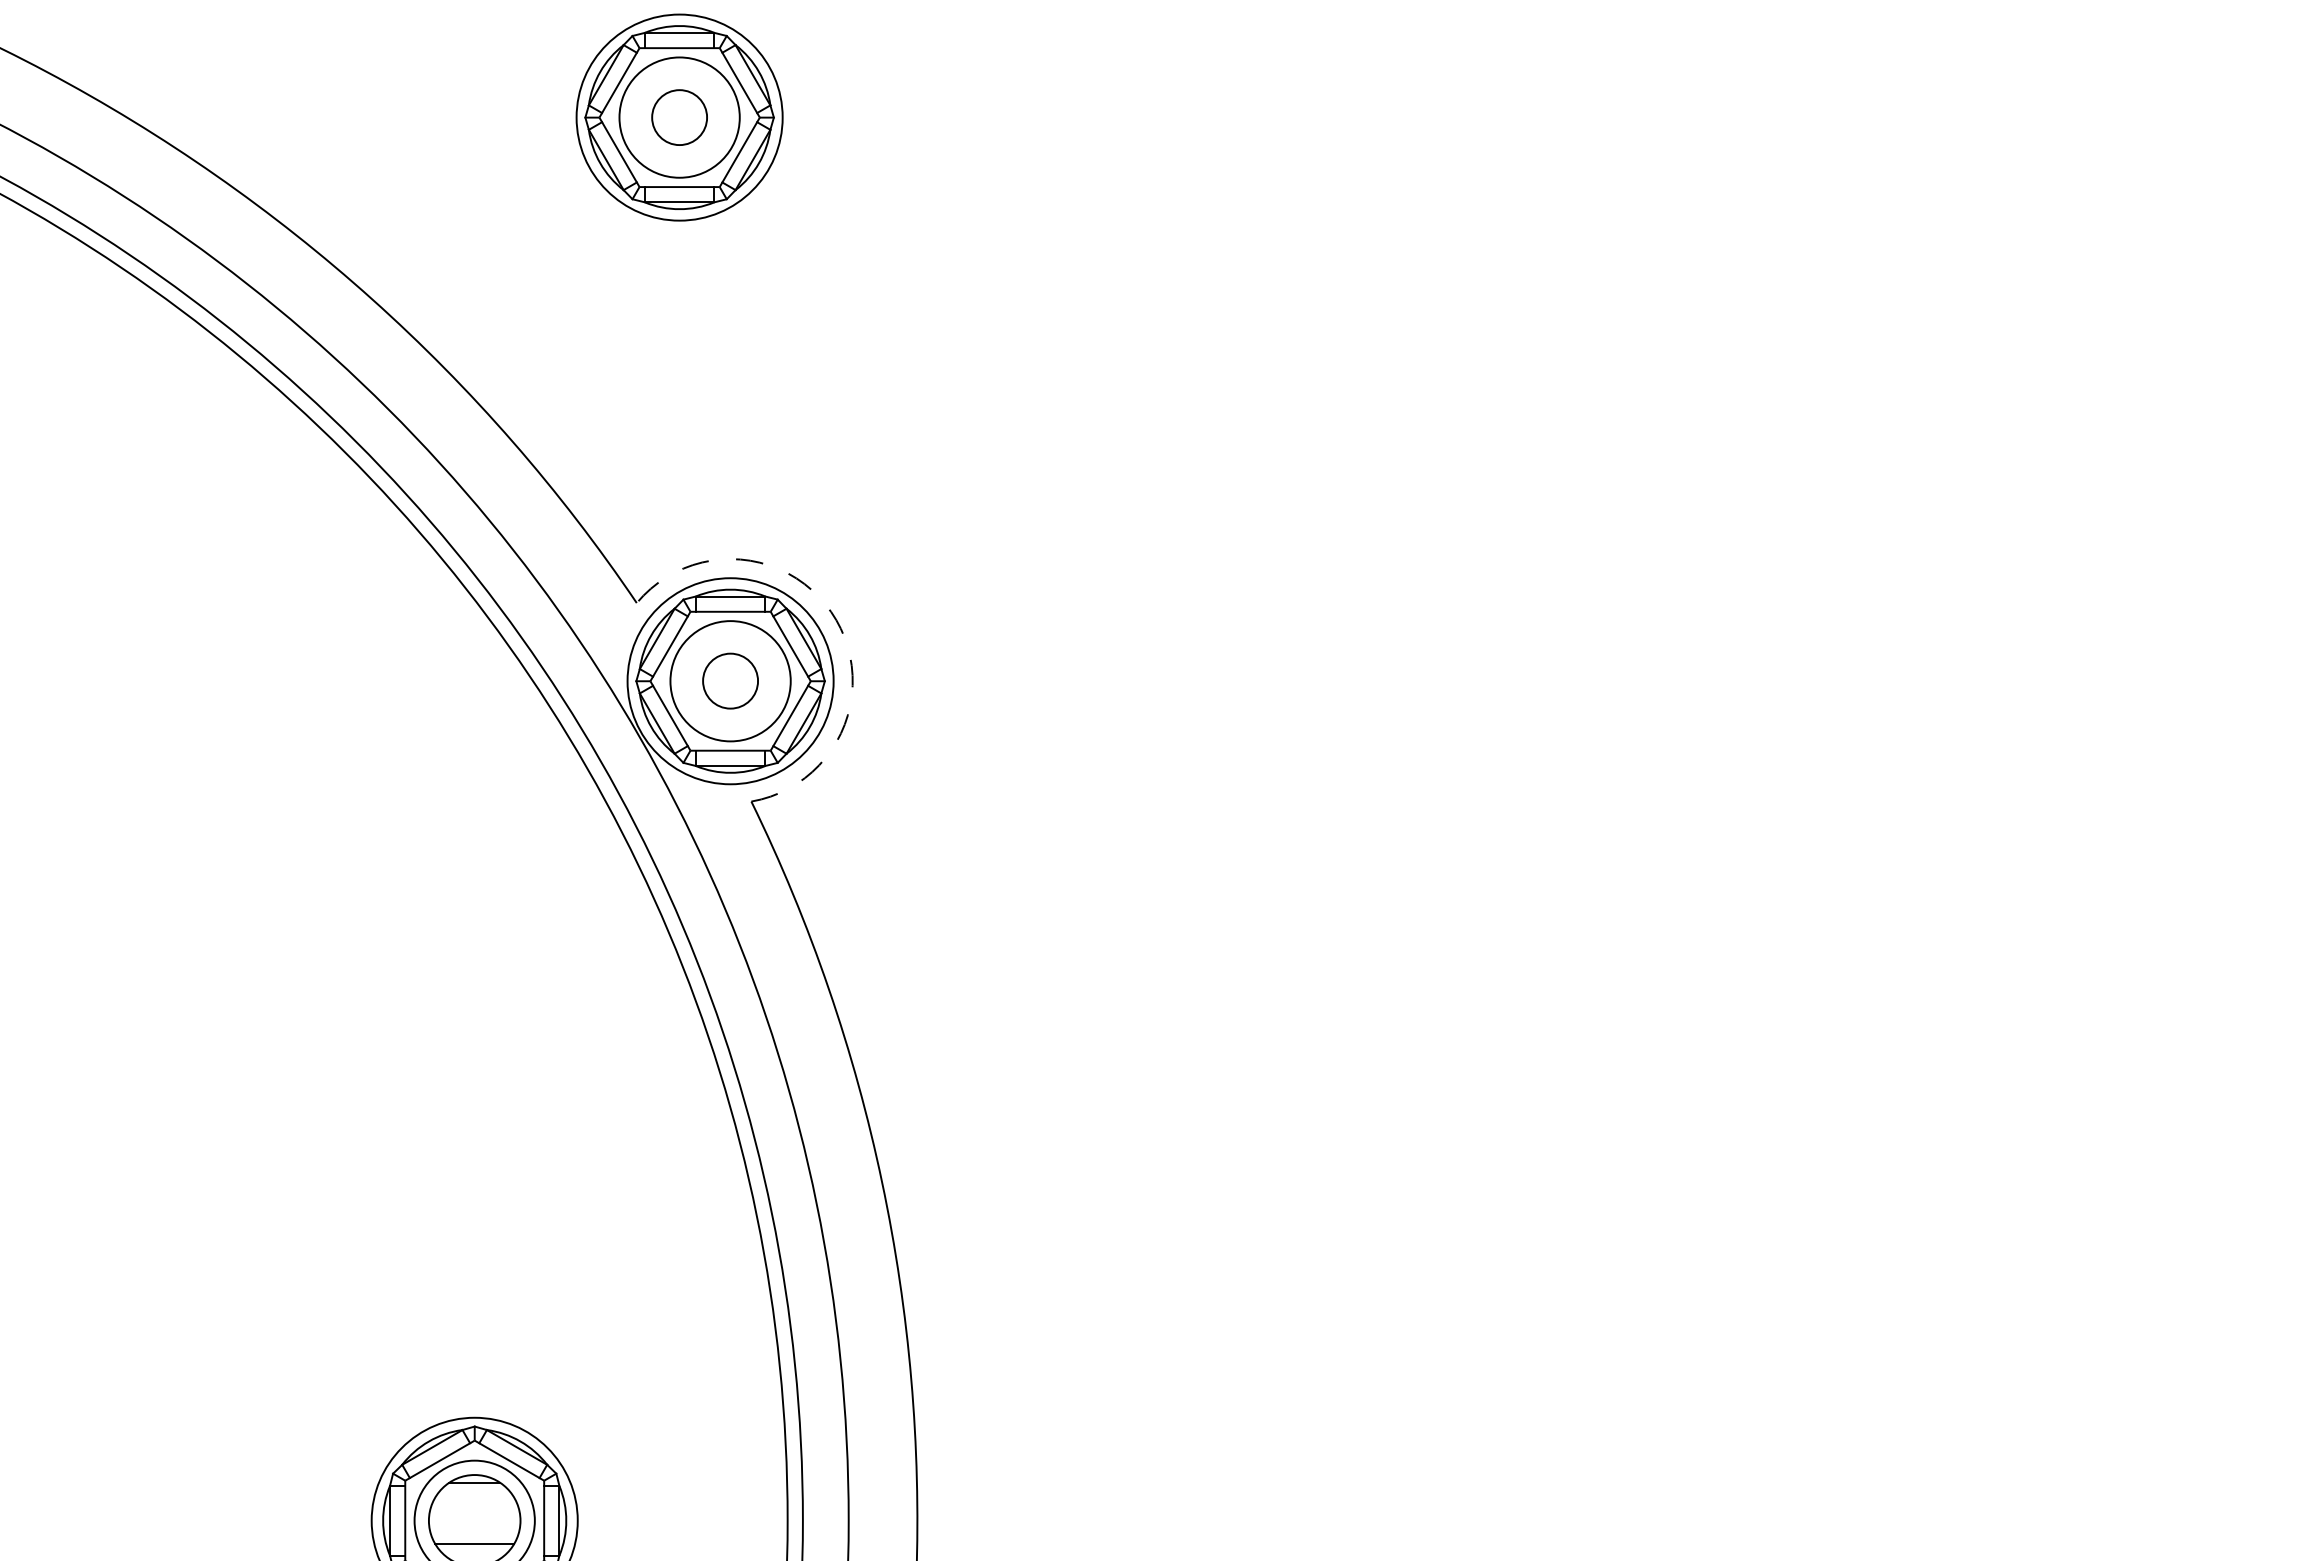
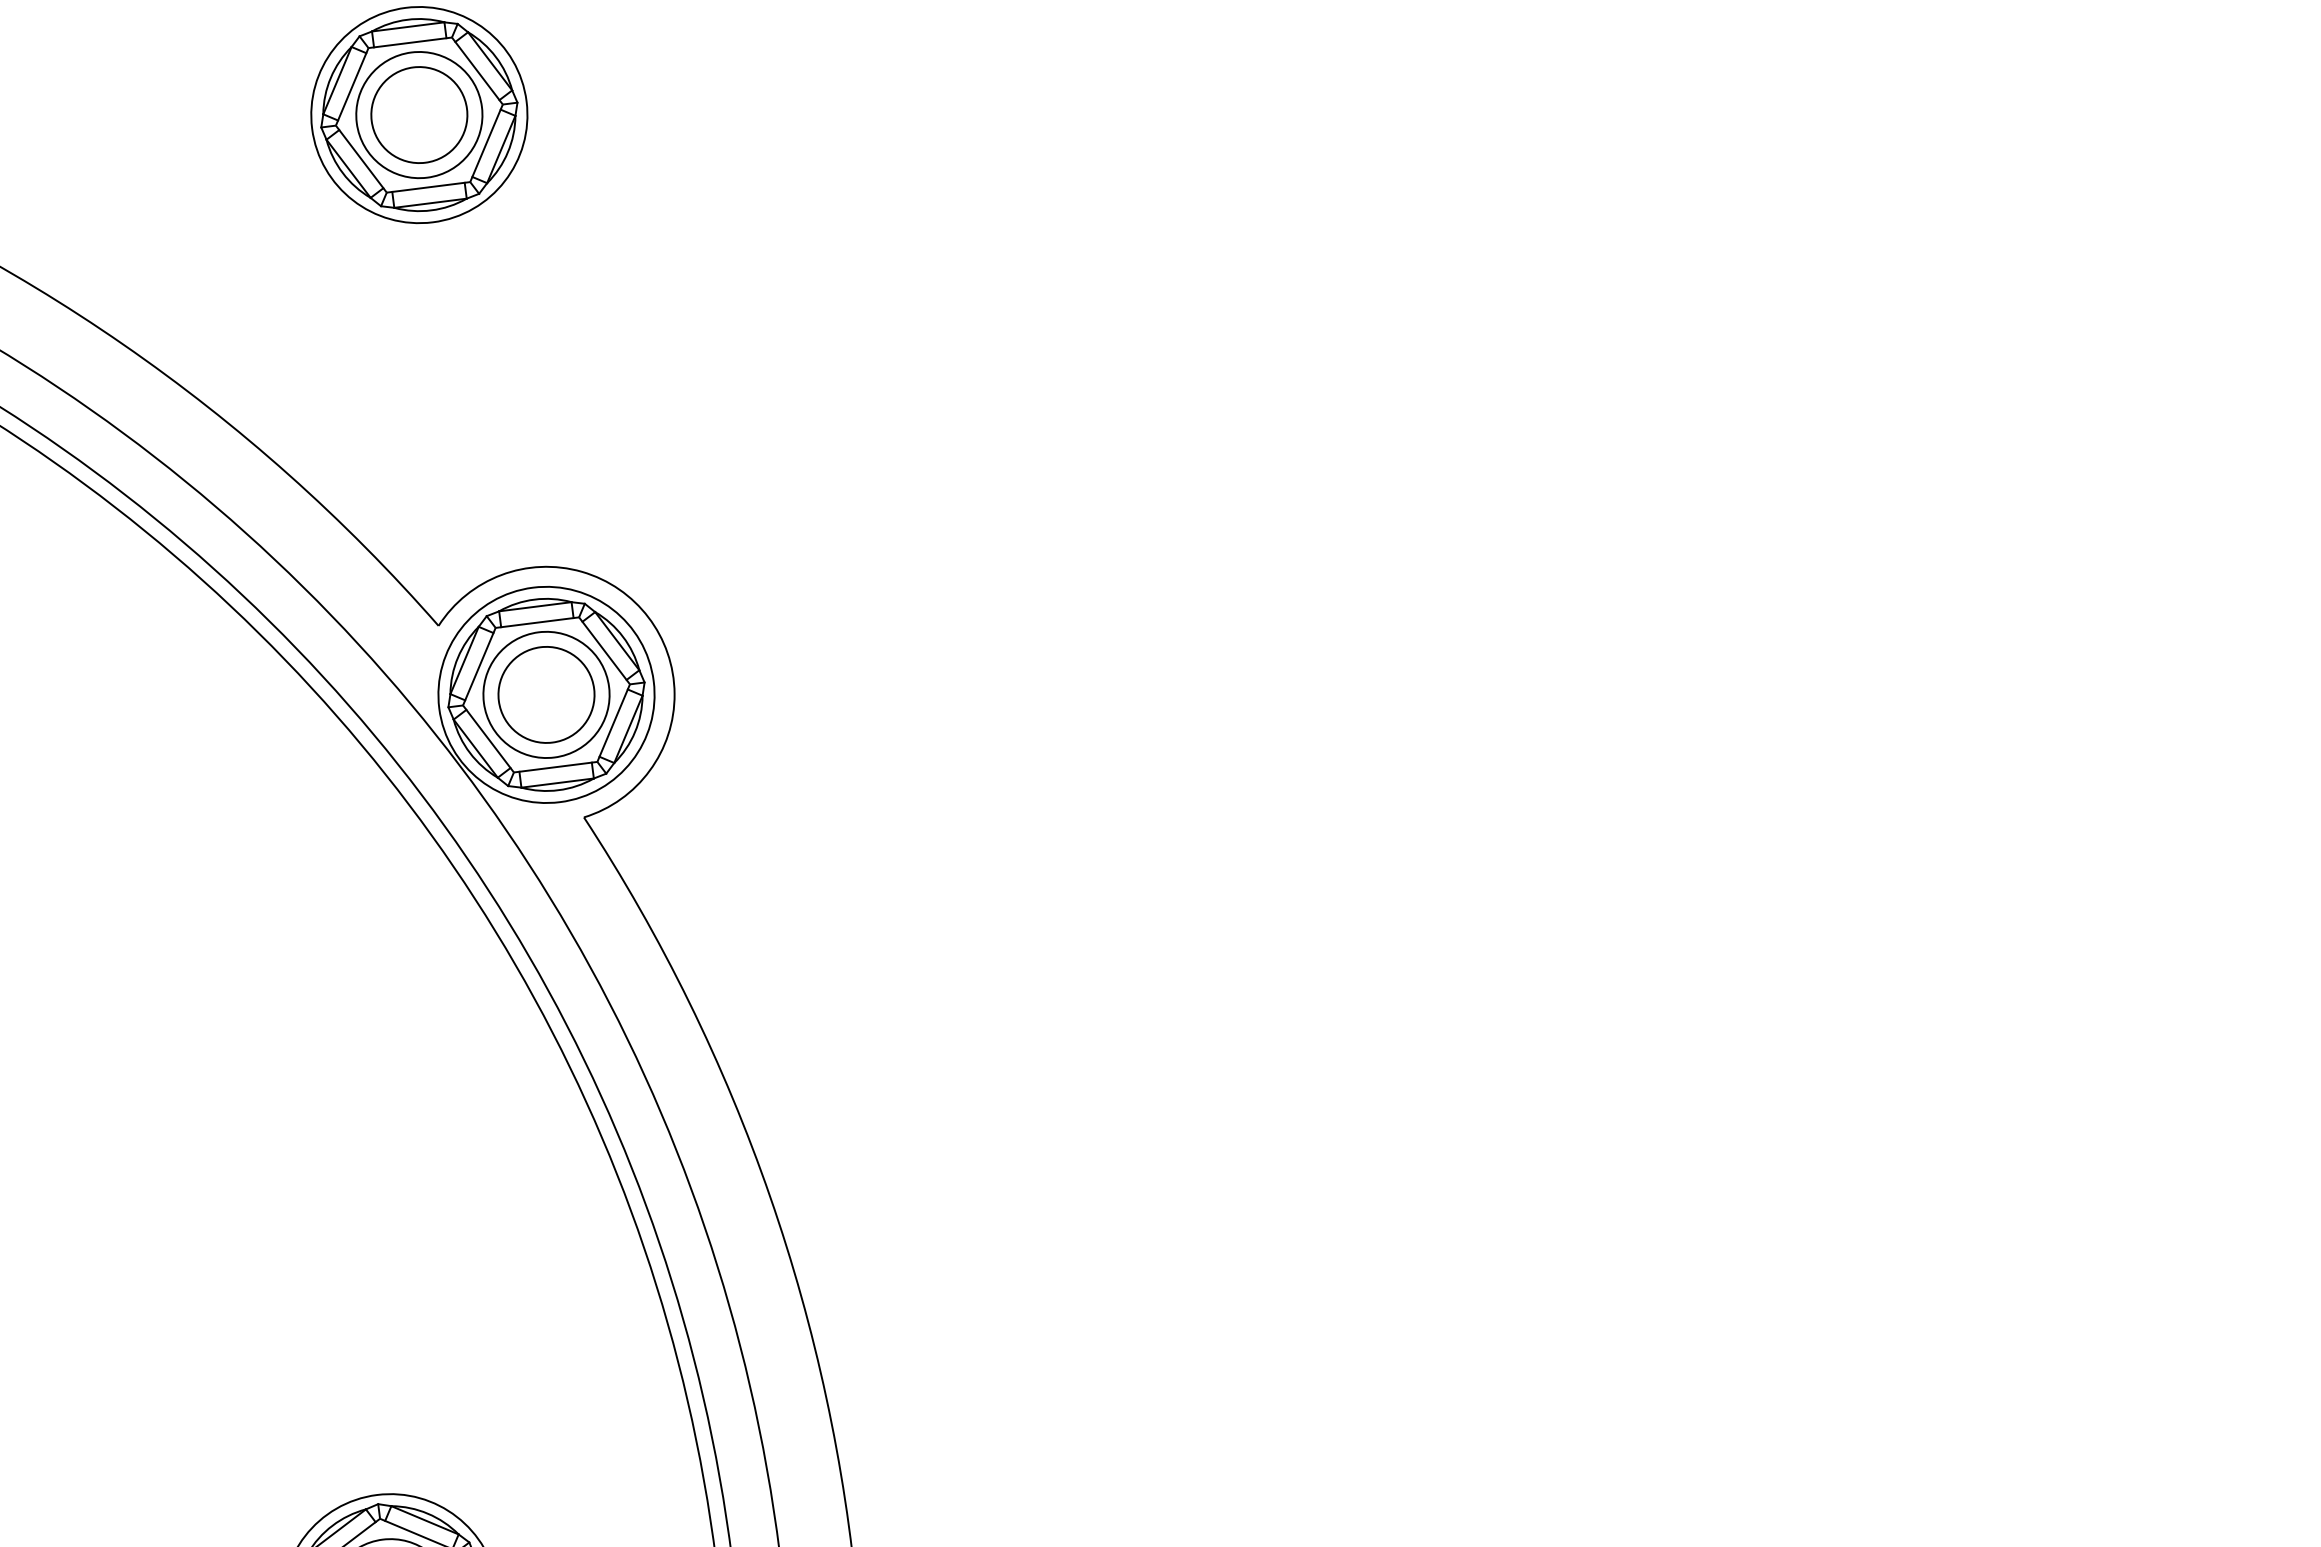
circle: (679, 117) -> (419, 114), size x1.67
arc: (836, 620) -> (648, 617), dashed -> solid
circle: (730, 680) -> (546, 694), size x1.67

